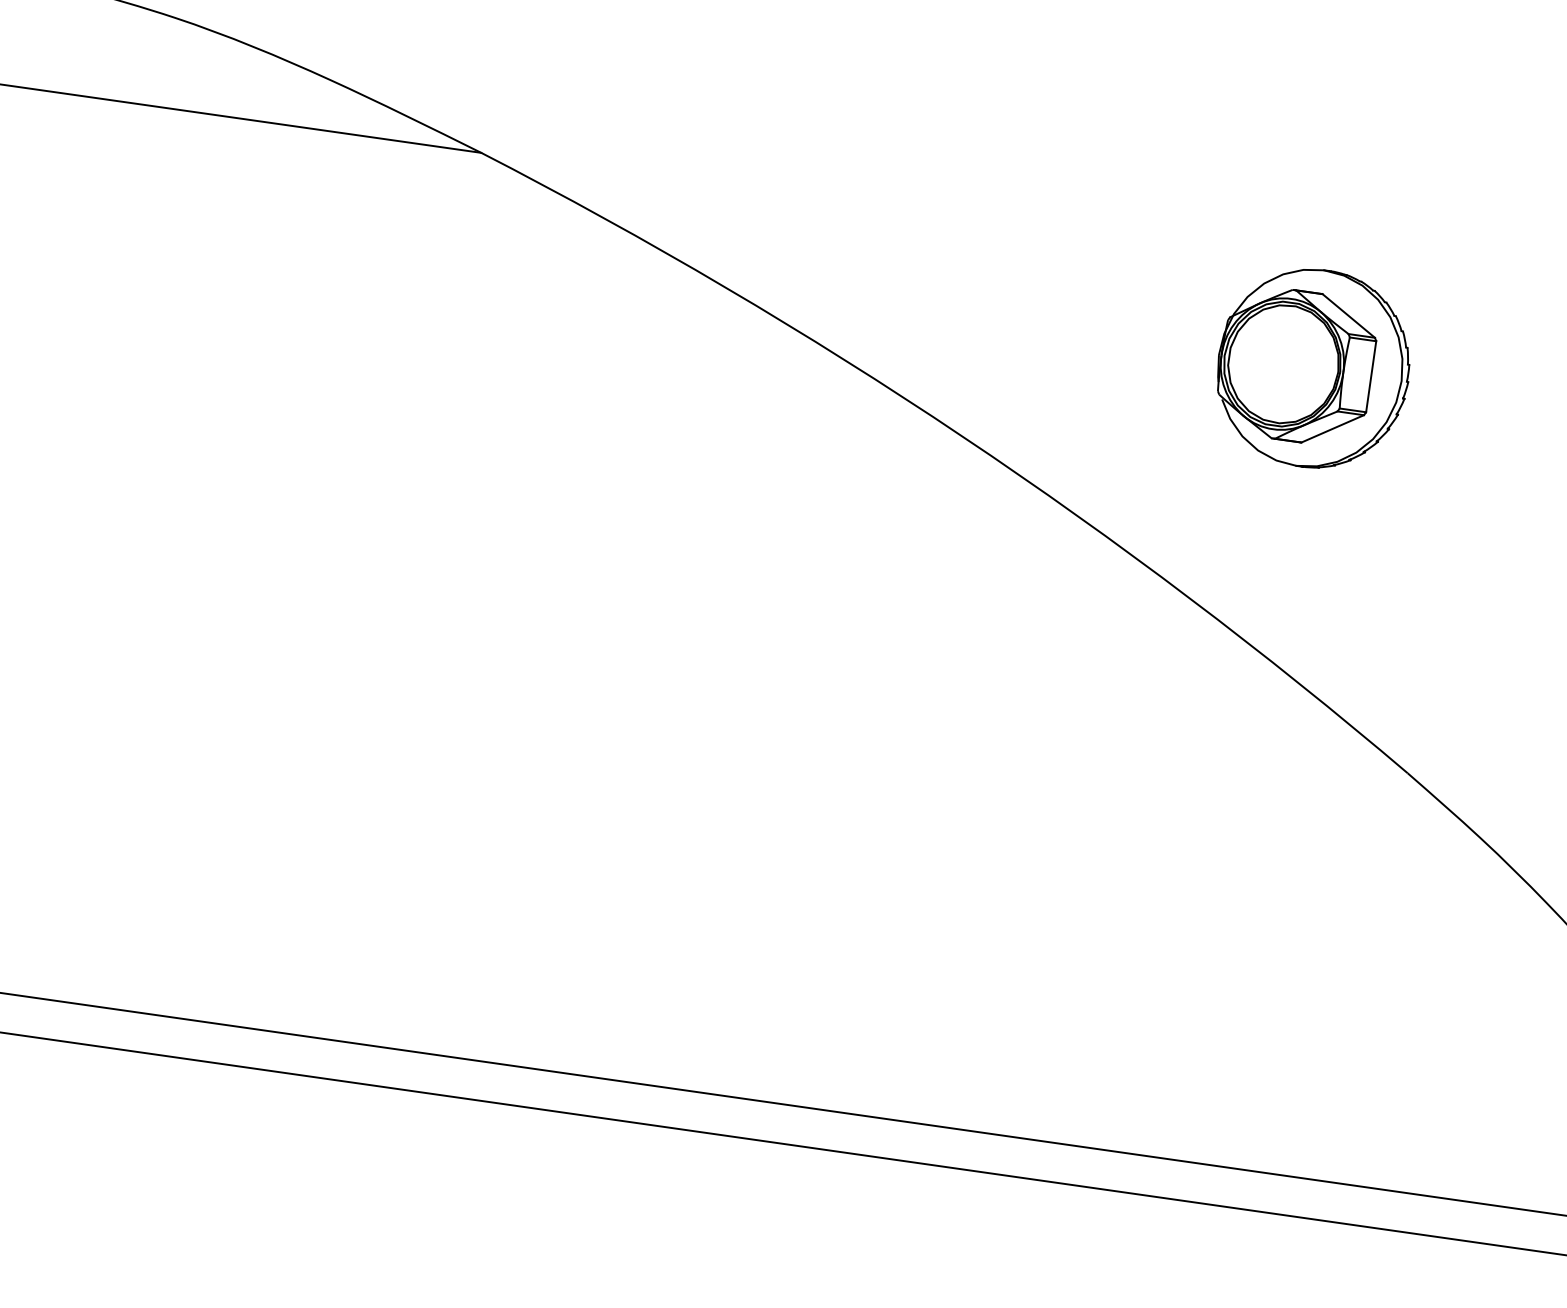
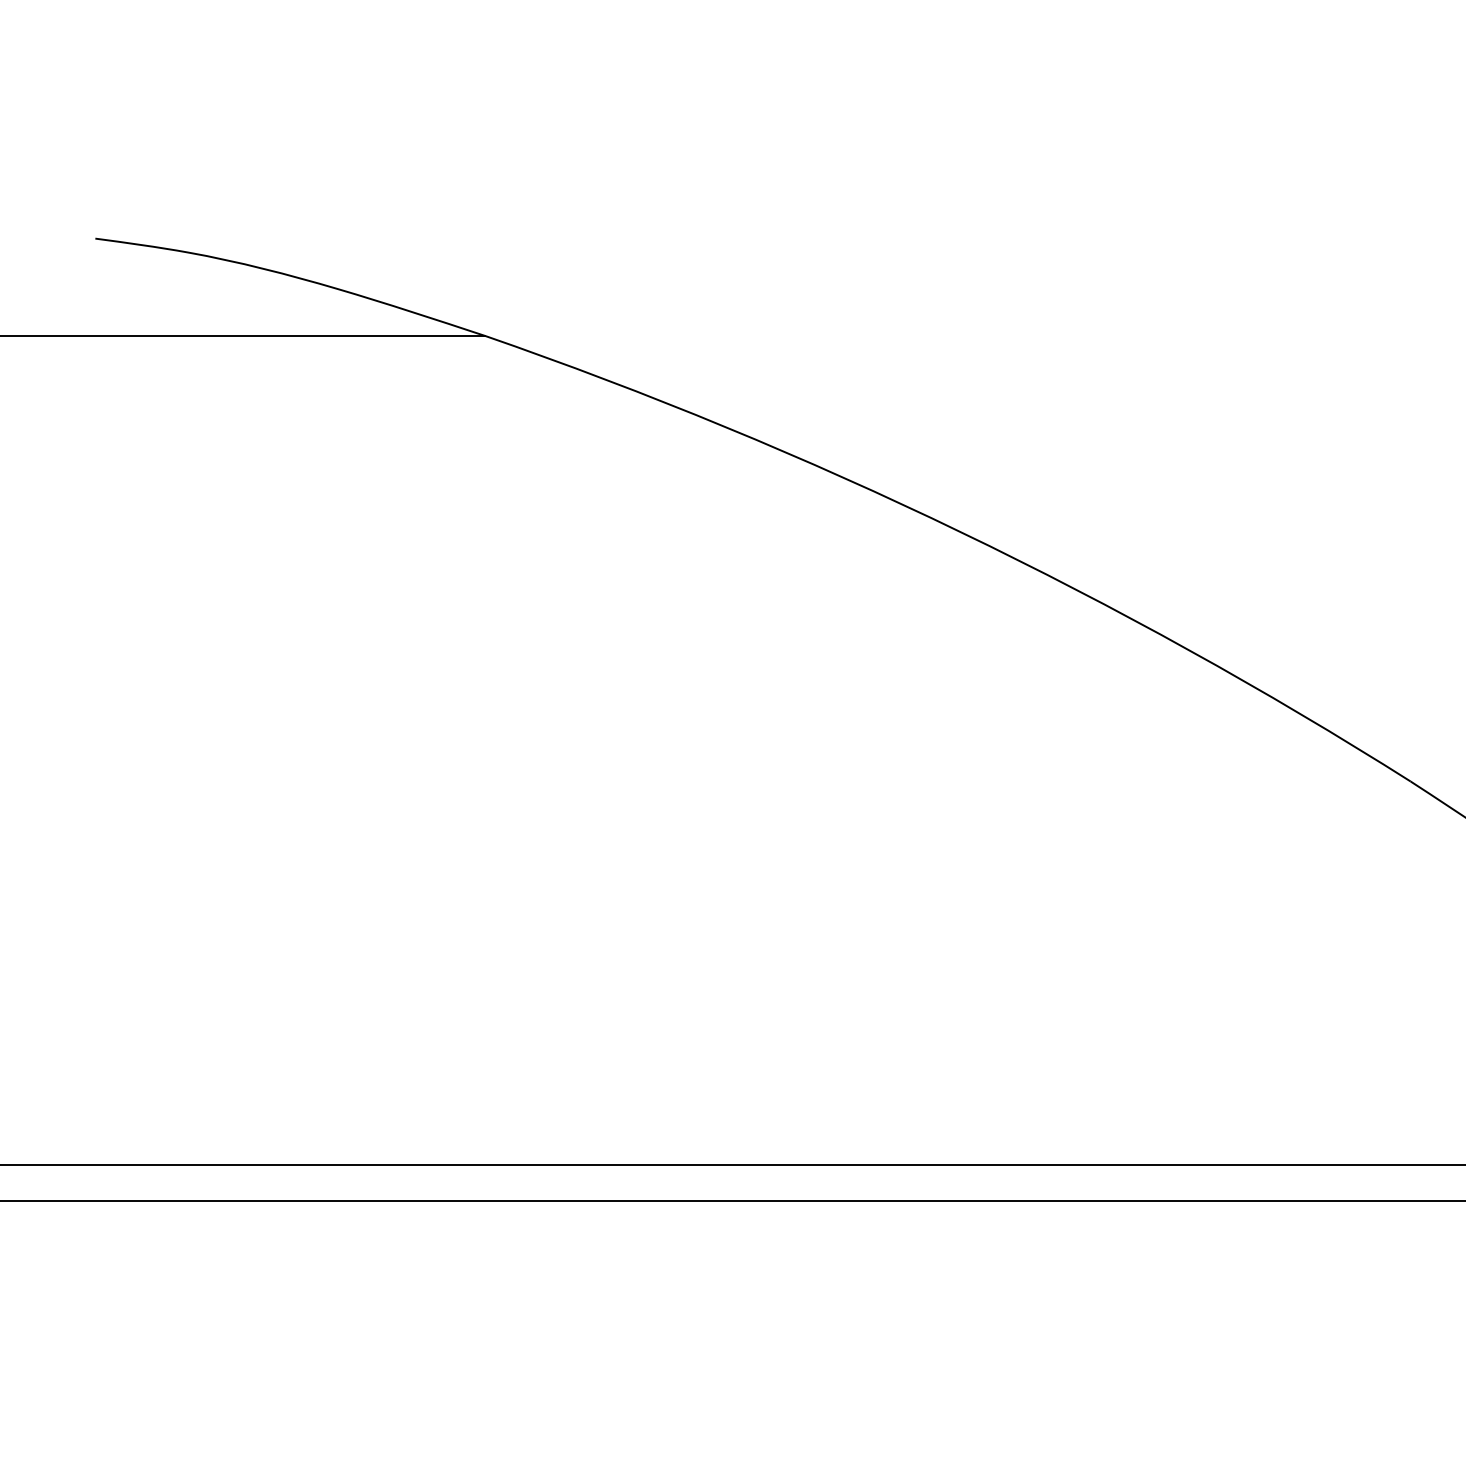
part: (1313, 368) -> (1272, 424), removed

